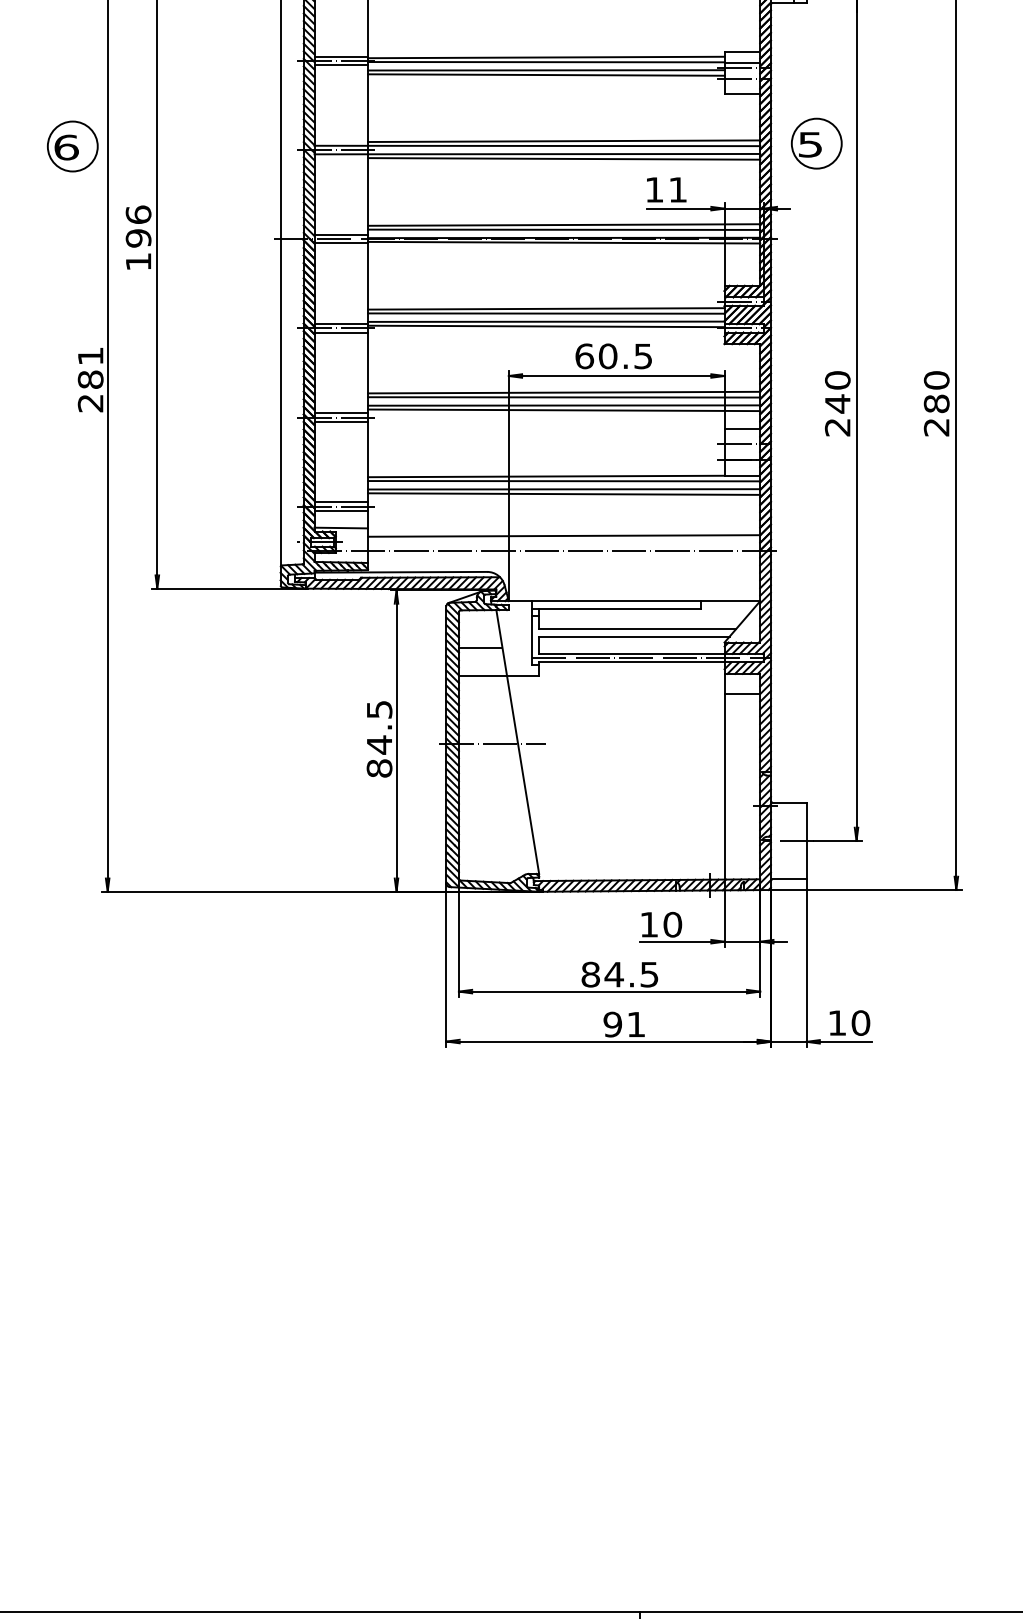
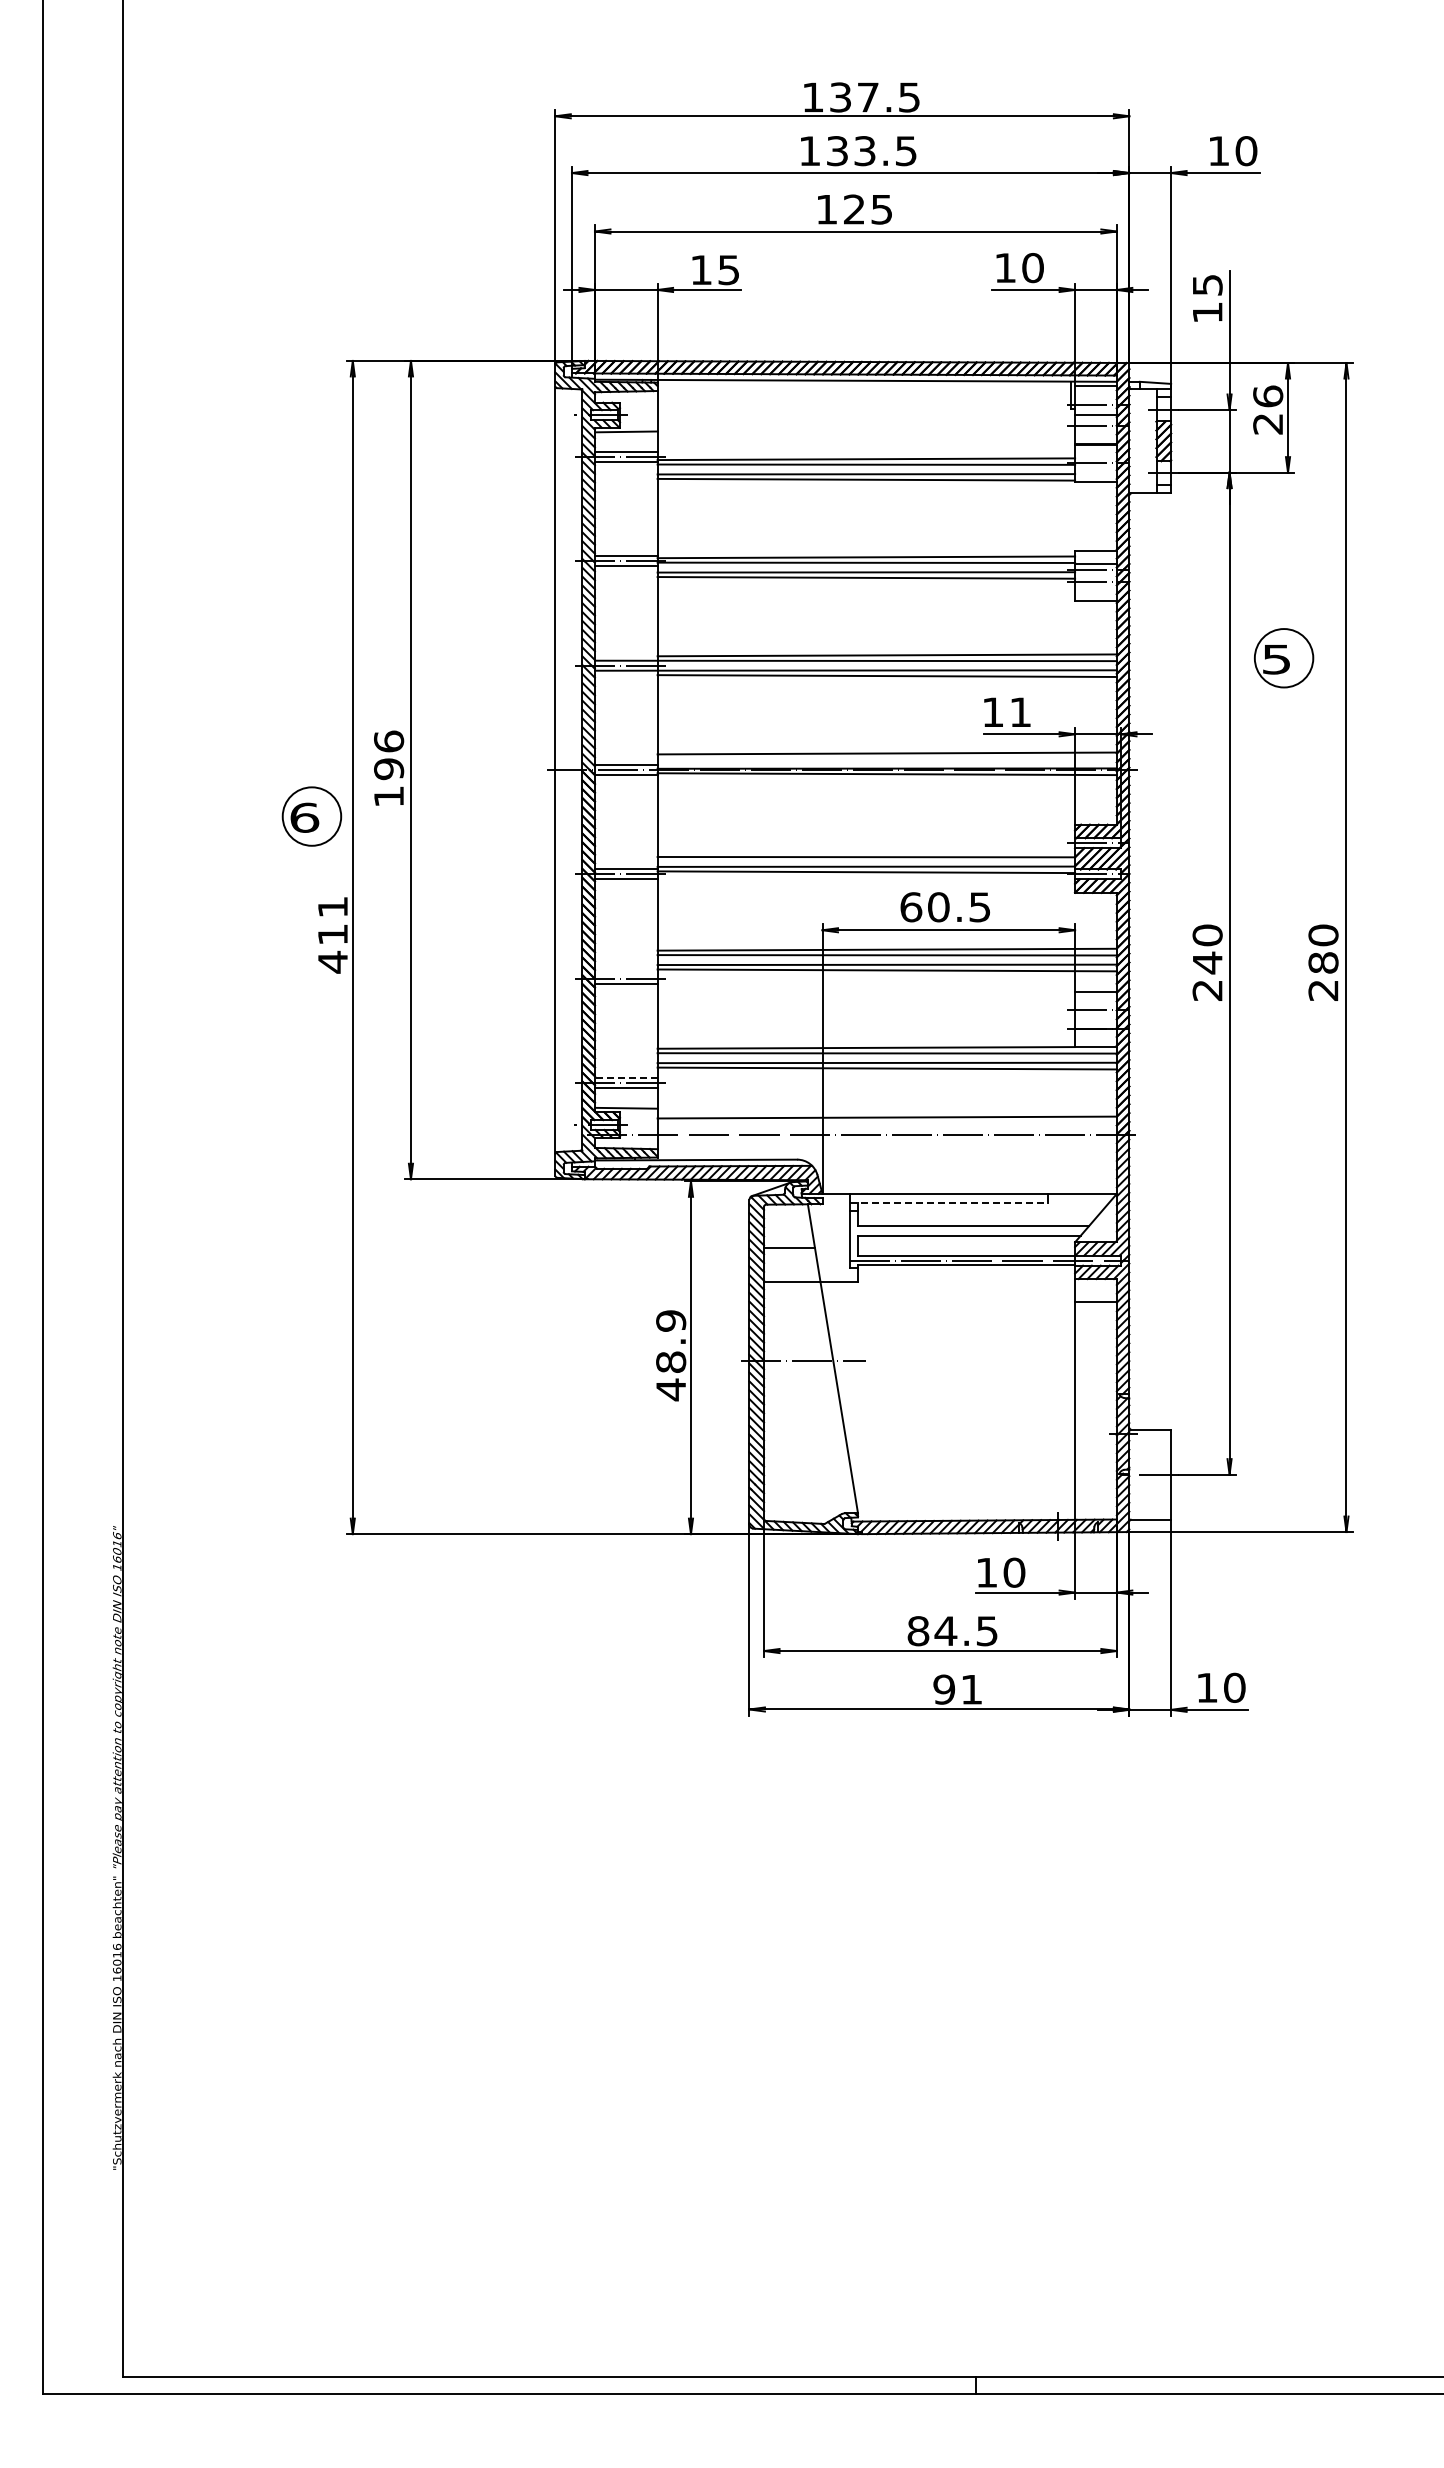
part: (817, 143) -> (1284, 658), moved
part: (72, 146) -> (311, 816), moved
line: (563, 229) -> (886, 758), removed
line: (546, 308) -> (866, 851), removed
text: (90, 391) -> (332, 948), 281 -> 411
line: (340, 412) -> (625, 973), removed
line: (340, 502) -> (625, 1078), solid -> dashed
line: (617, 609) -> (949, 1203), solid -> dashed
text: (379, 739) -> (671, 1355), 84.5 -> 48.9

